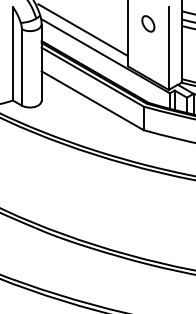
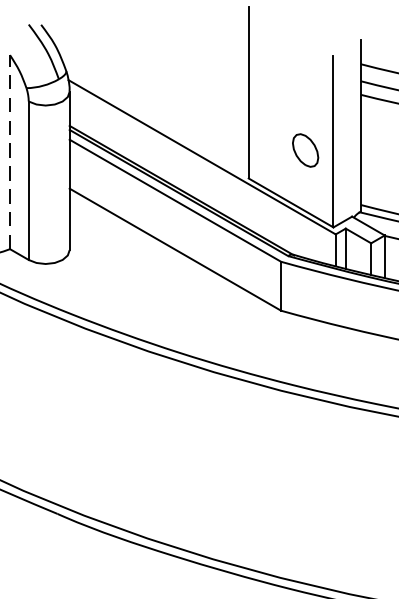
part: (148, 23) -> (305, 149), moved
line: (82, 30) -> (154, 104), removed
line: (12, 53) -> (9, 151), solid -> dashed

